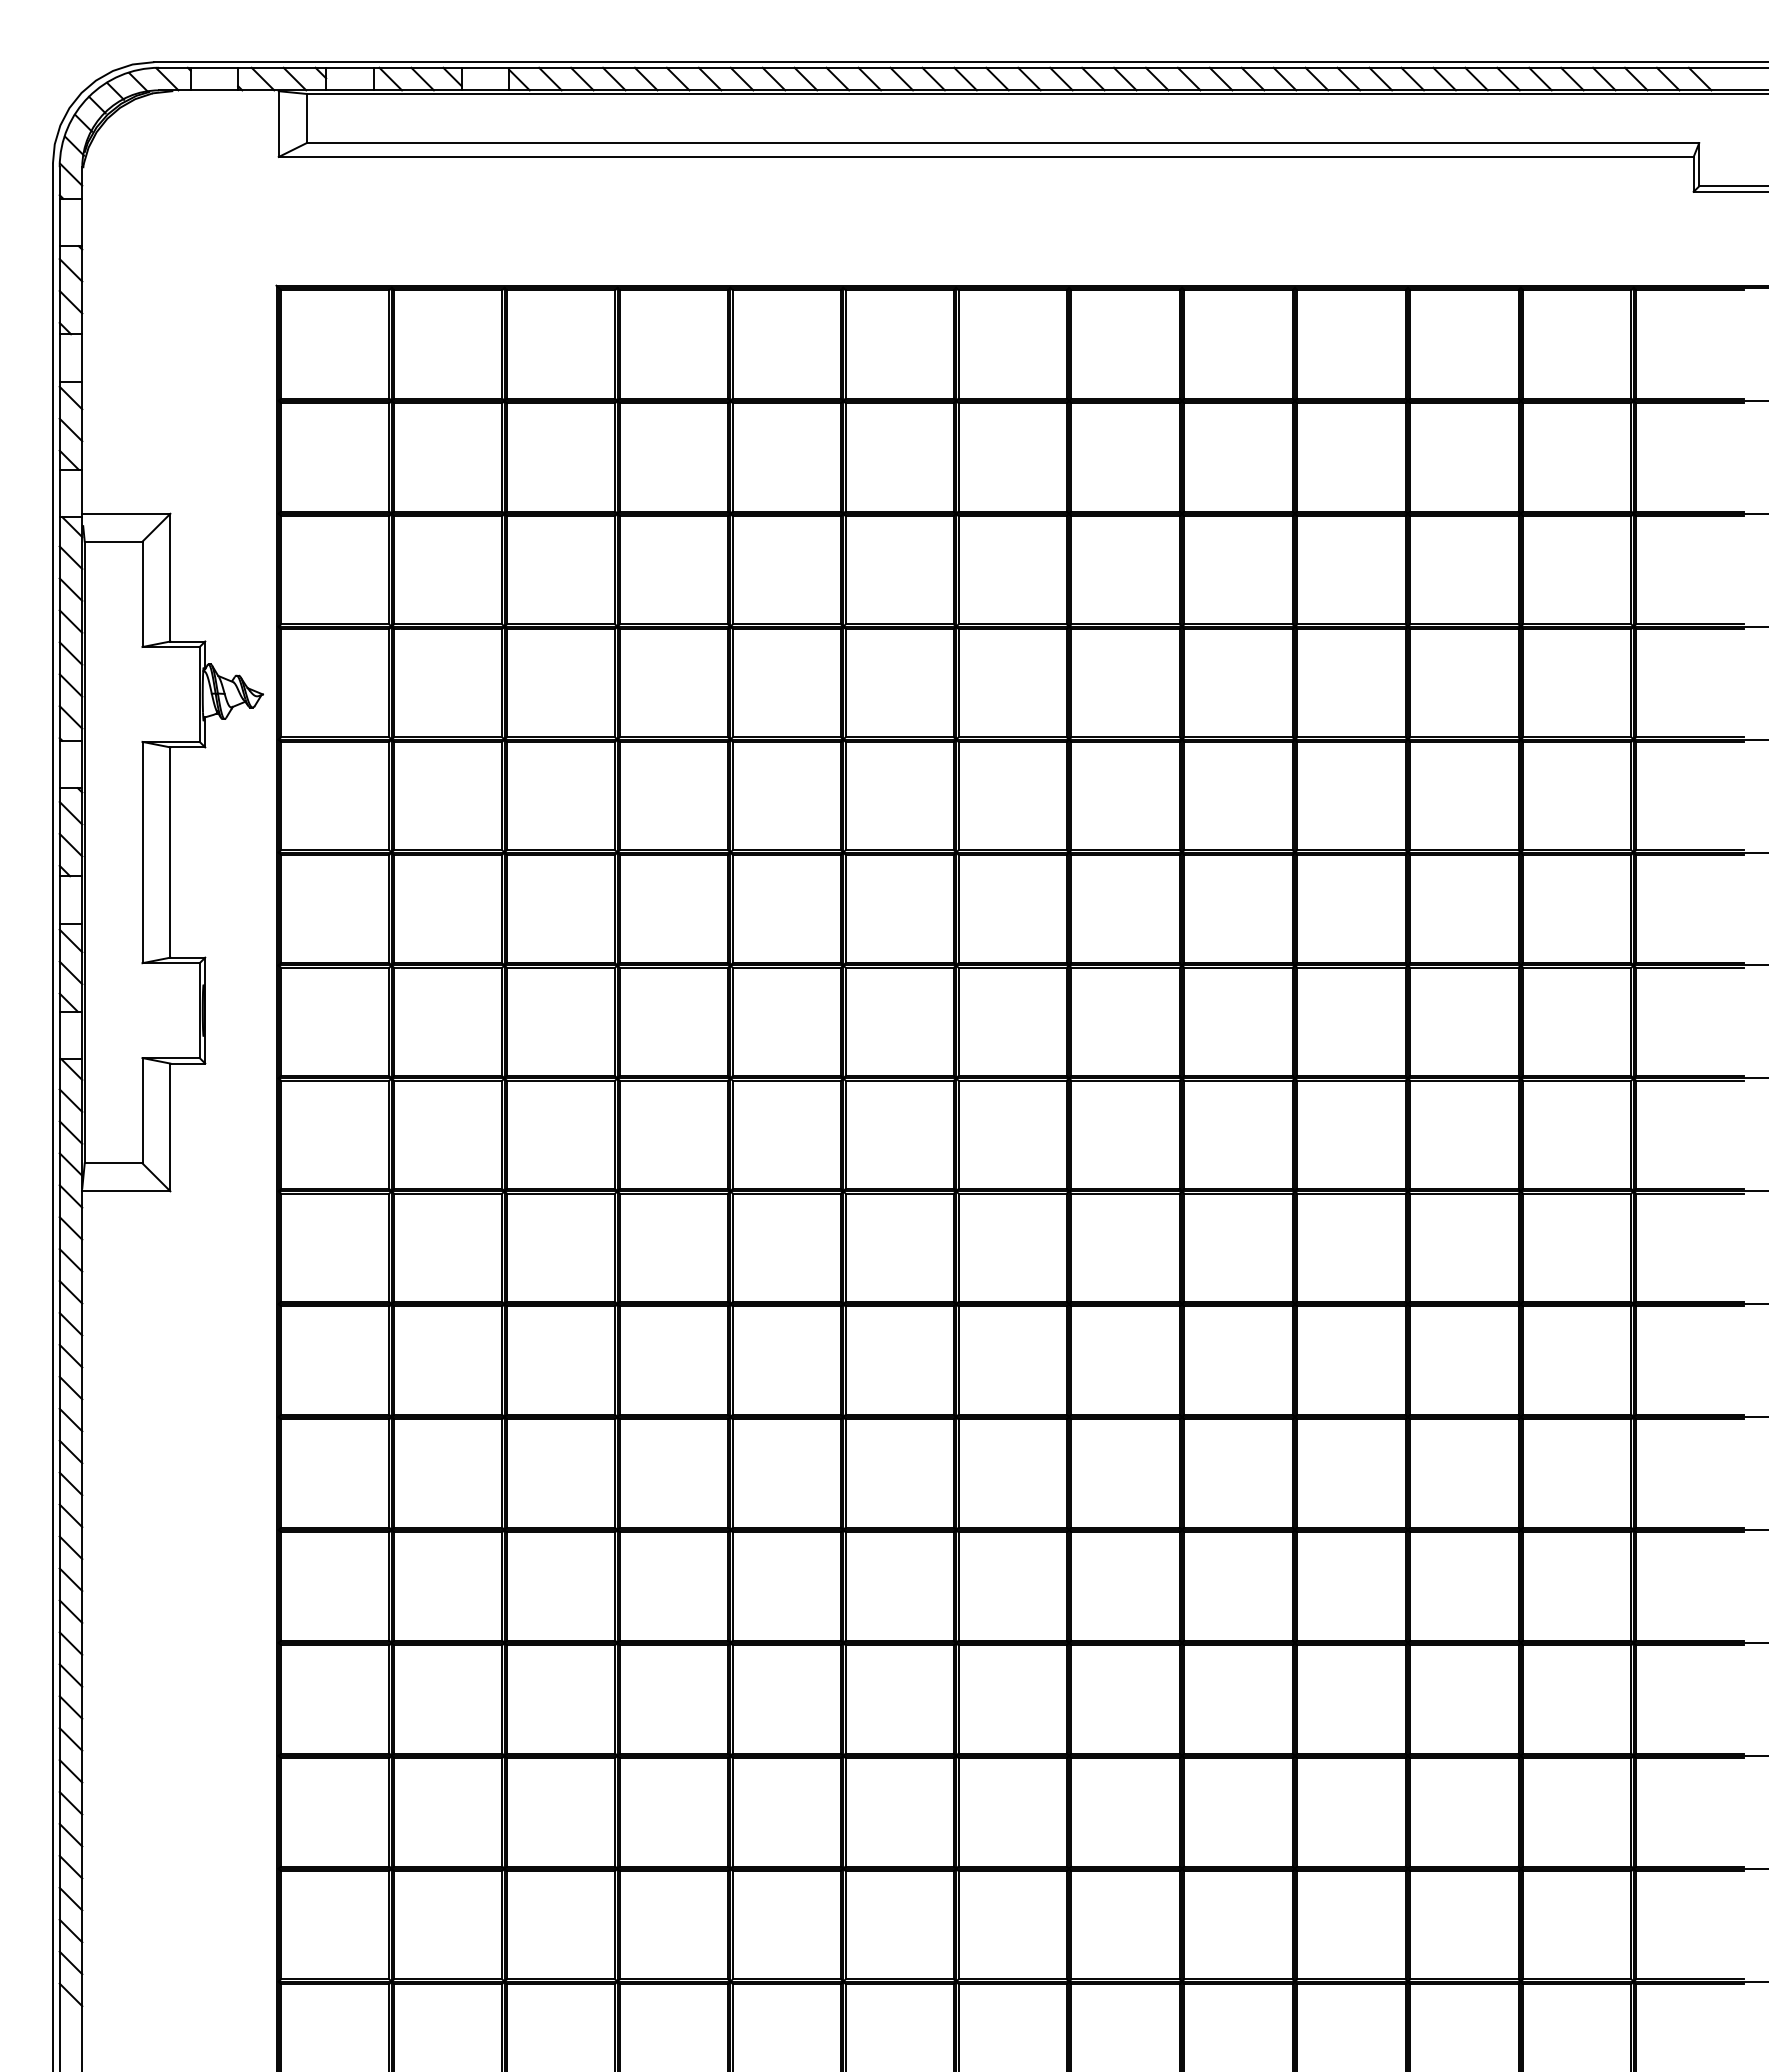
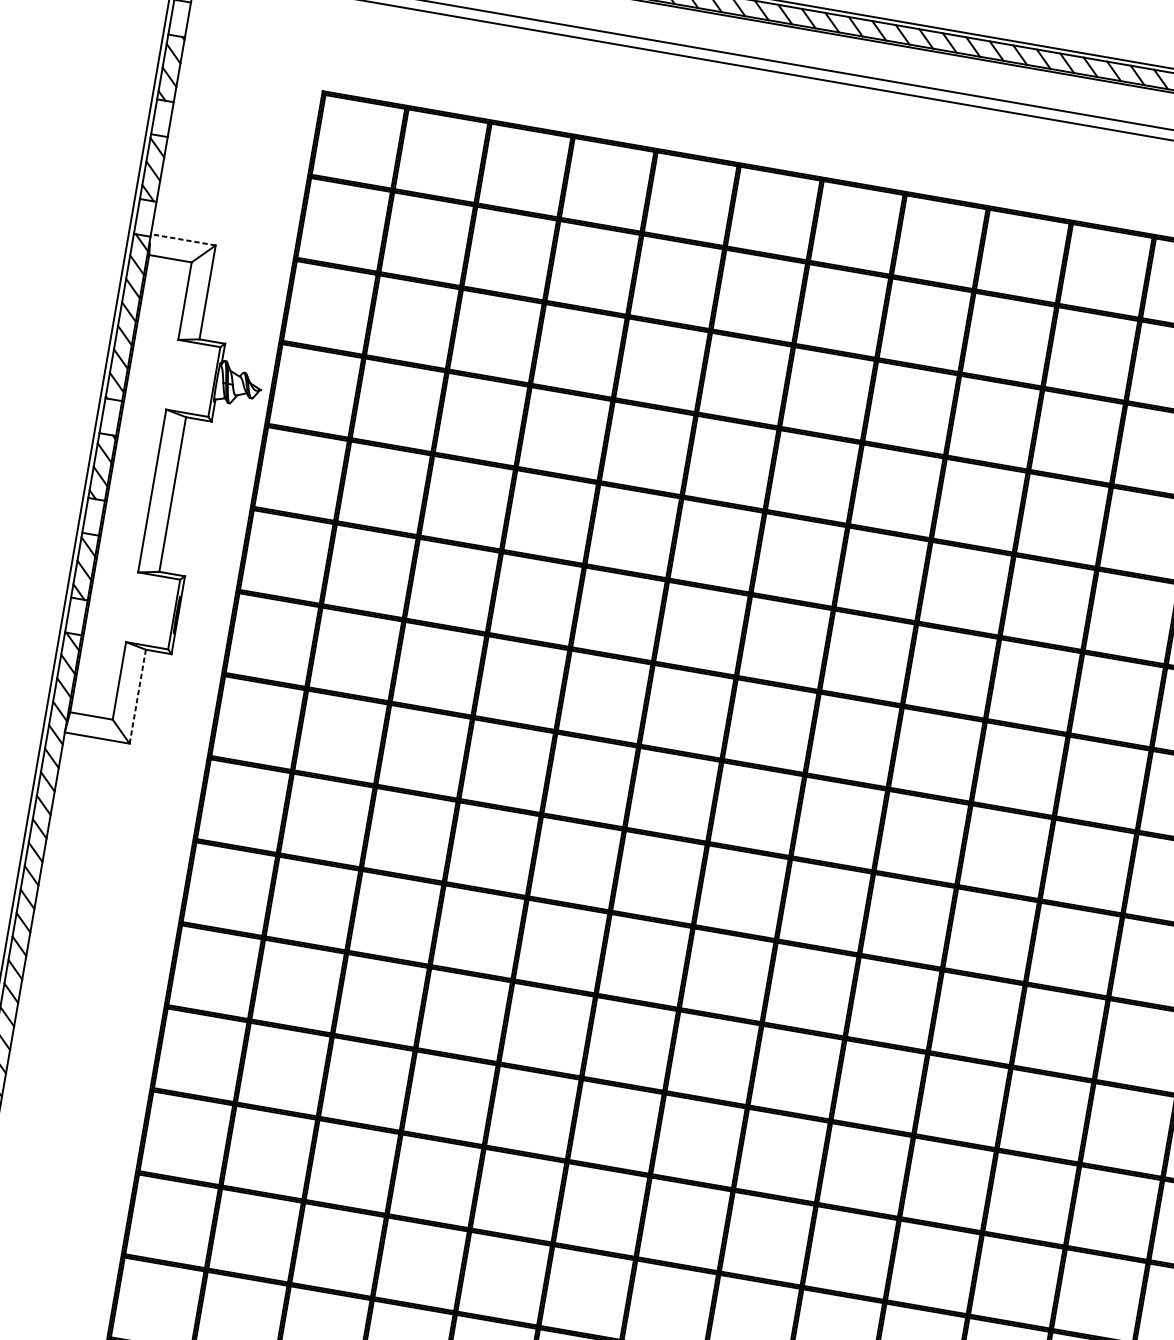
line: (125, 513) -> (182, 239), solid -> dashed
line: (170, 1127) -> (137, 696), solid -> dashed

